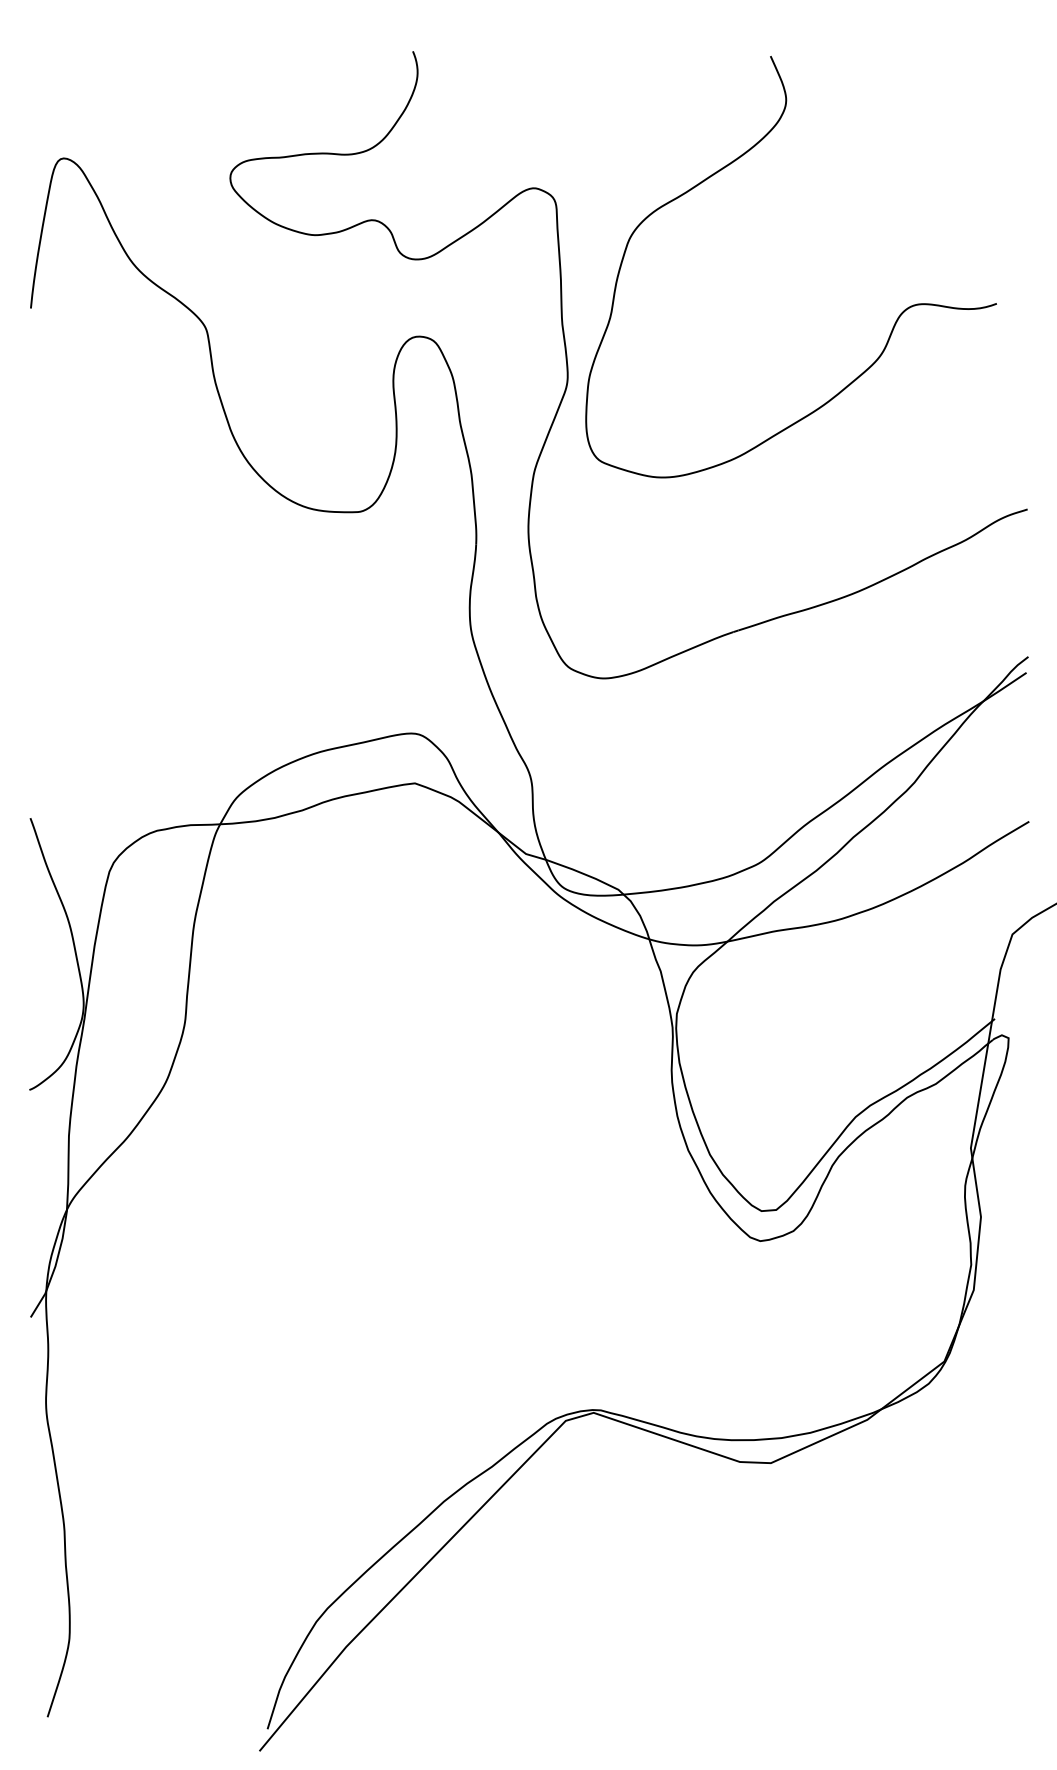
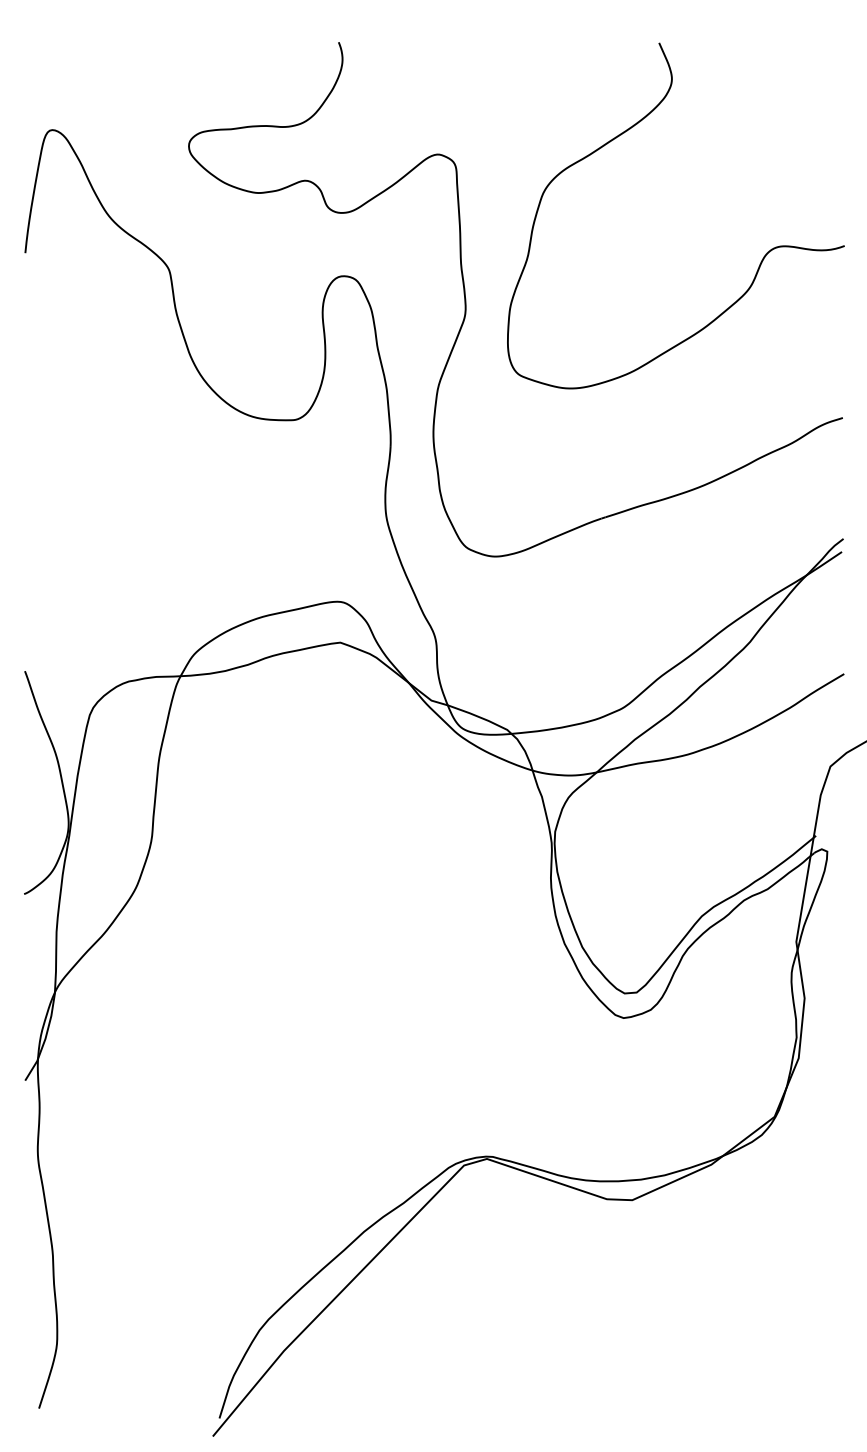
curve: (896, 319) -> (762, 258), moved

